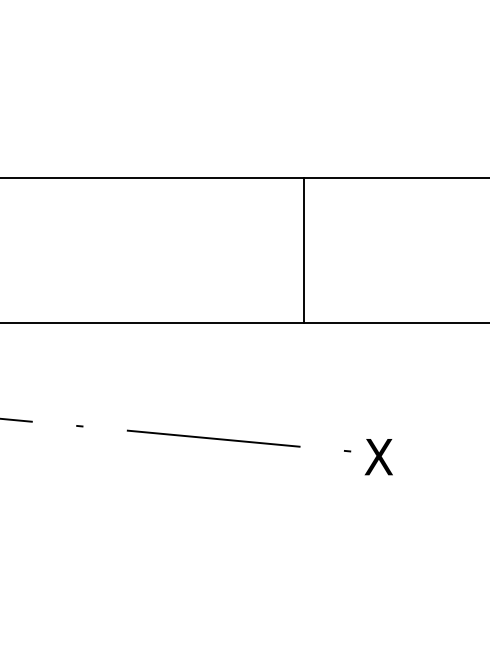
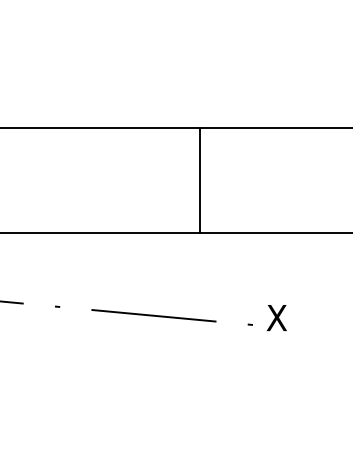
line: (304, 249) -> (200, 179), moved
text: (378, 456) -> (276, 317), moved

